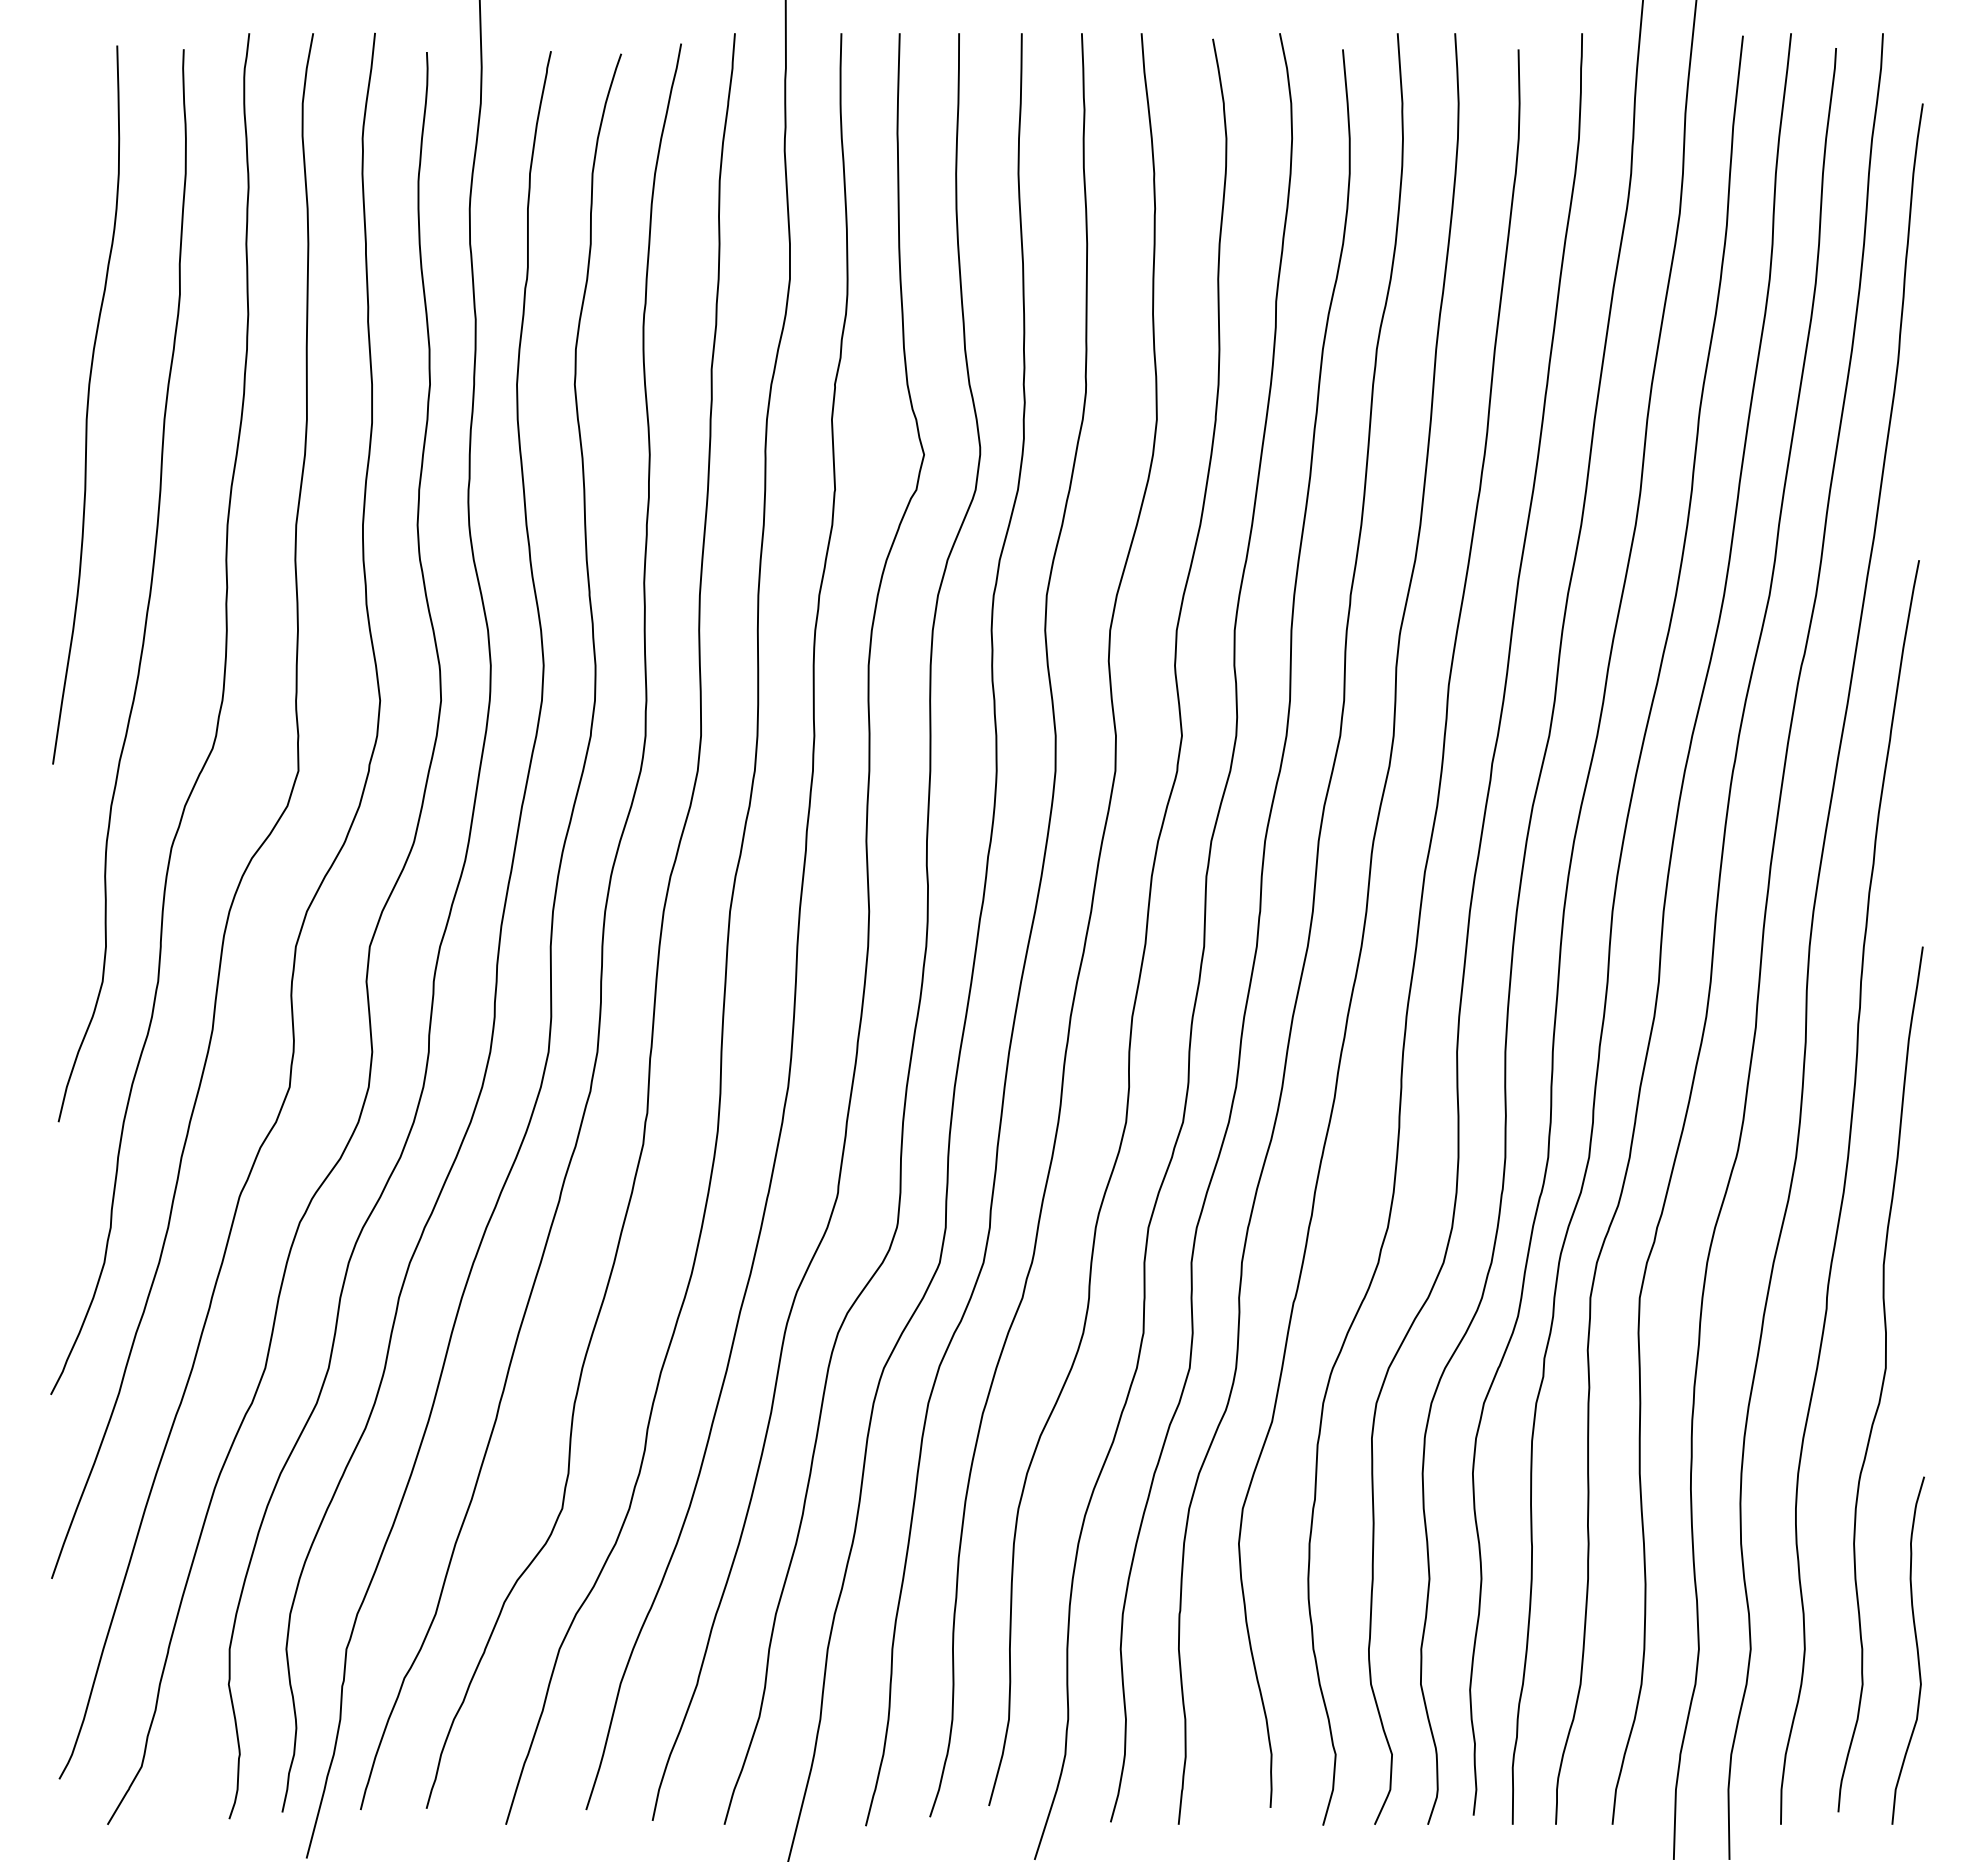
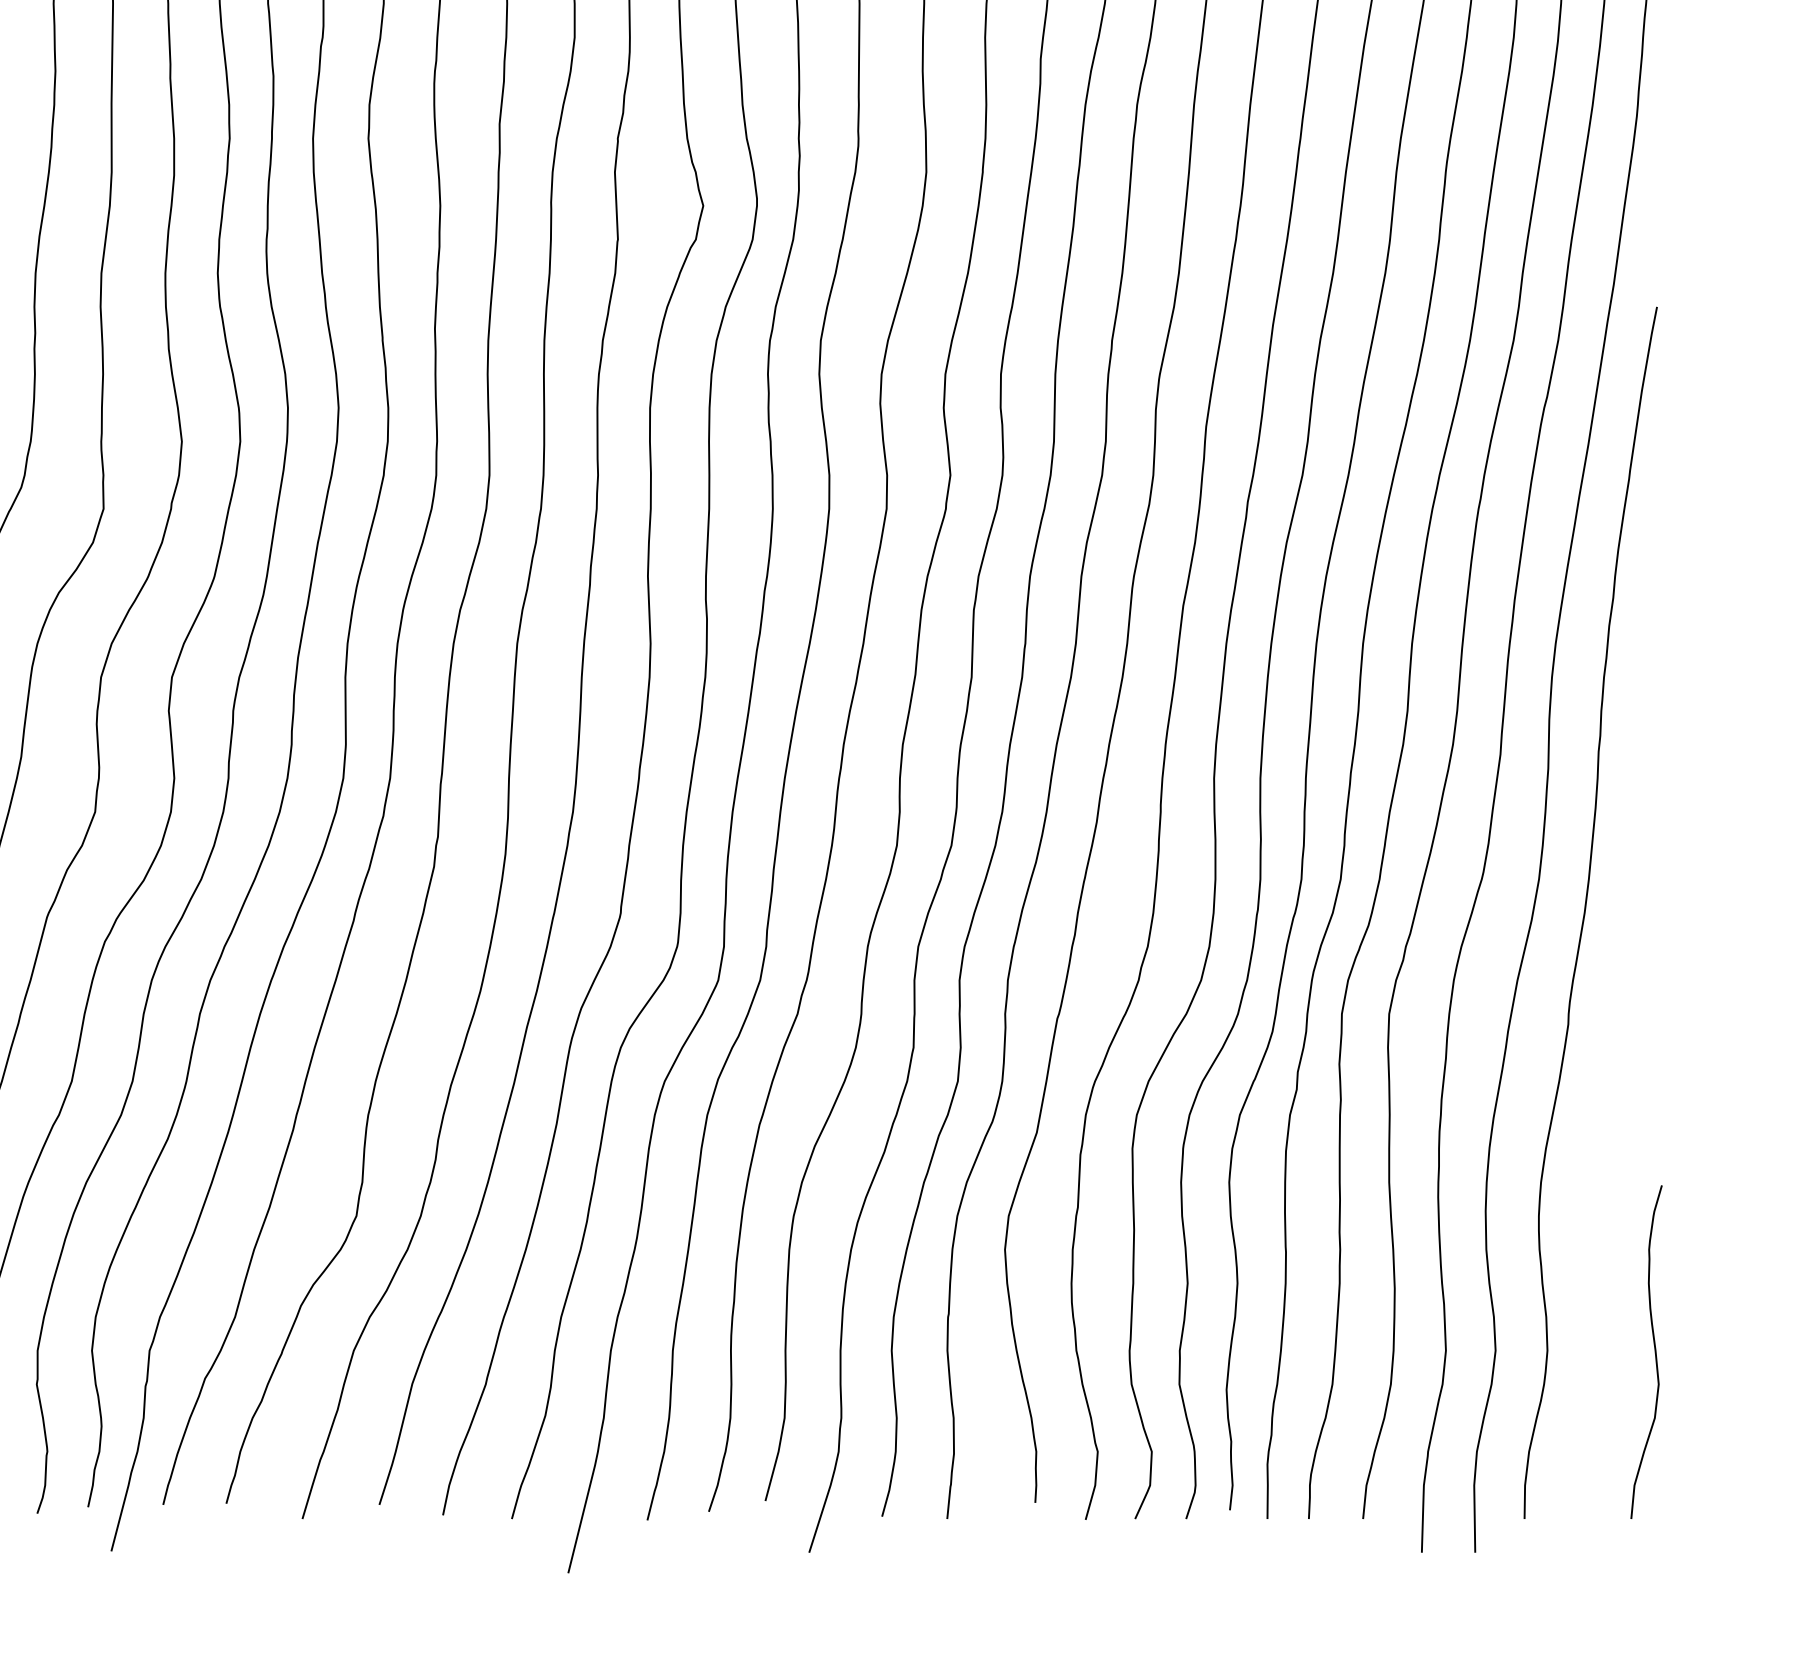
curve: (1882, 1379) -> (1621, 1092), removed

